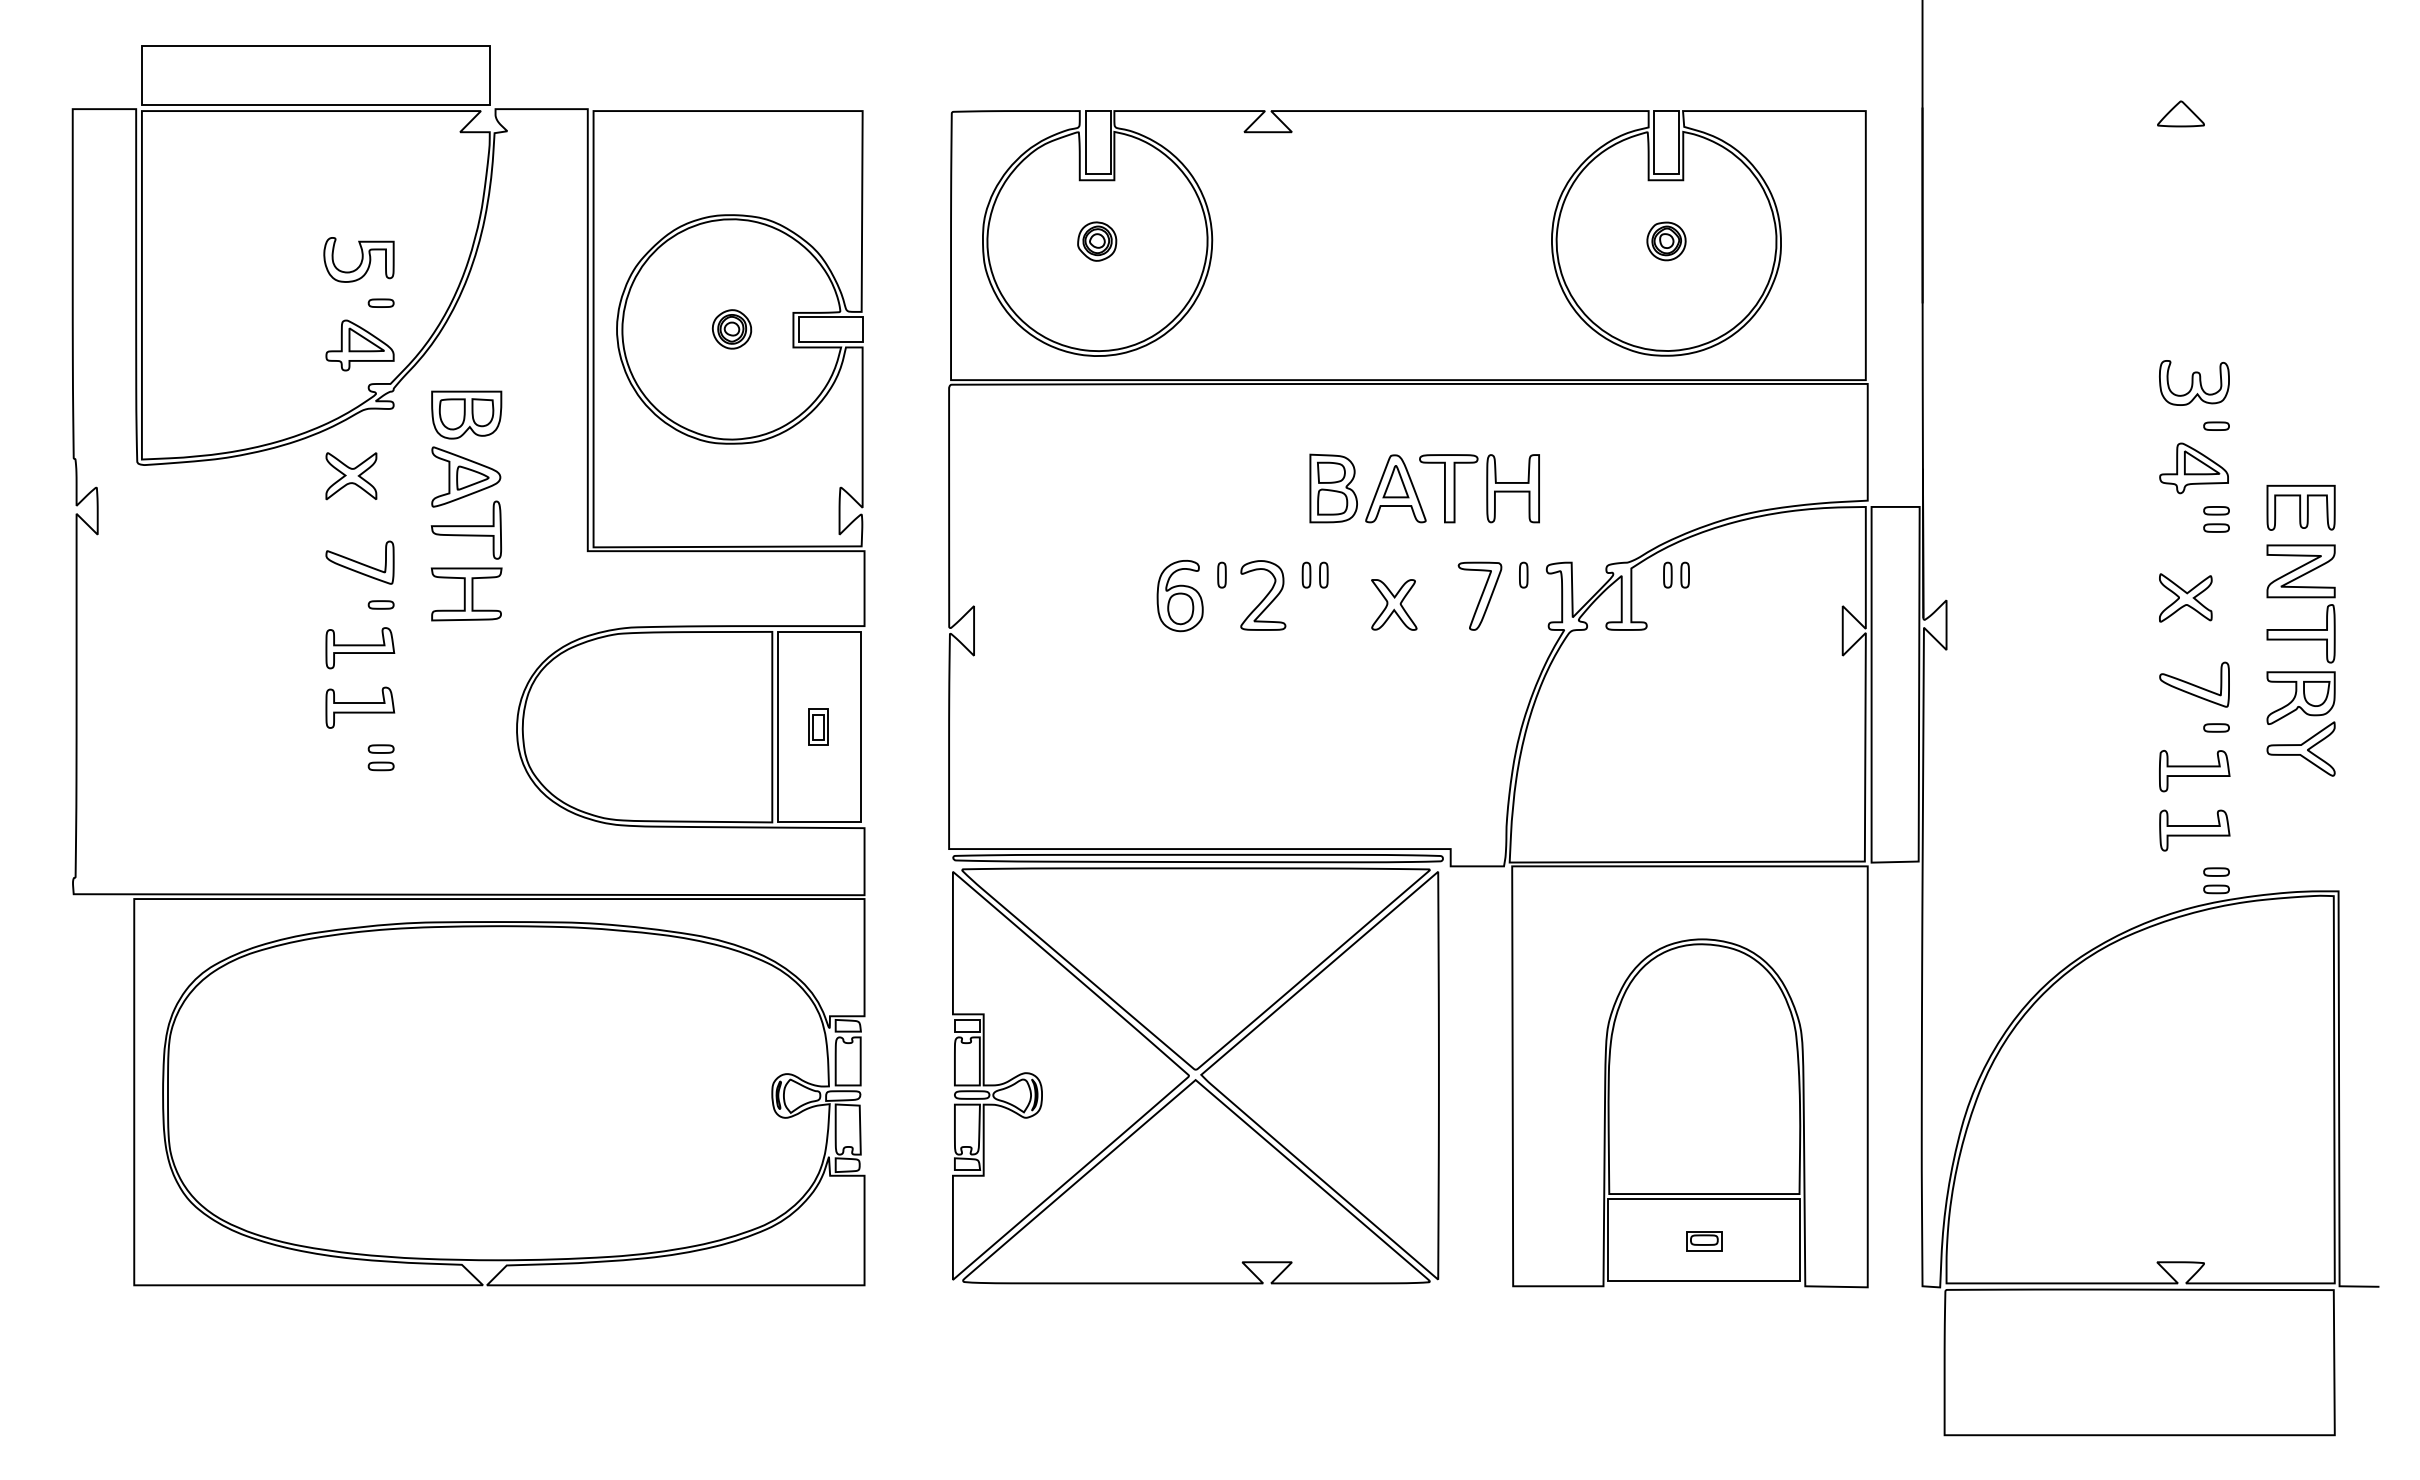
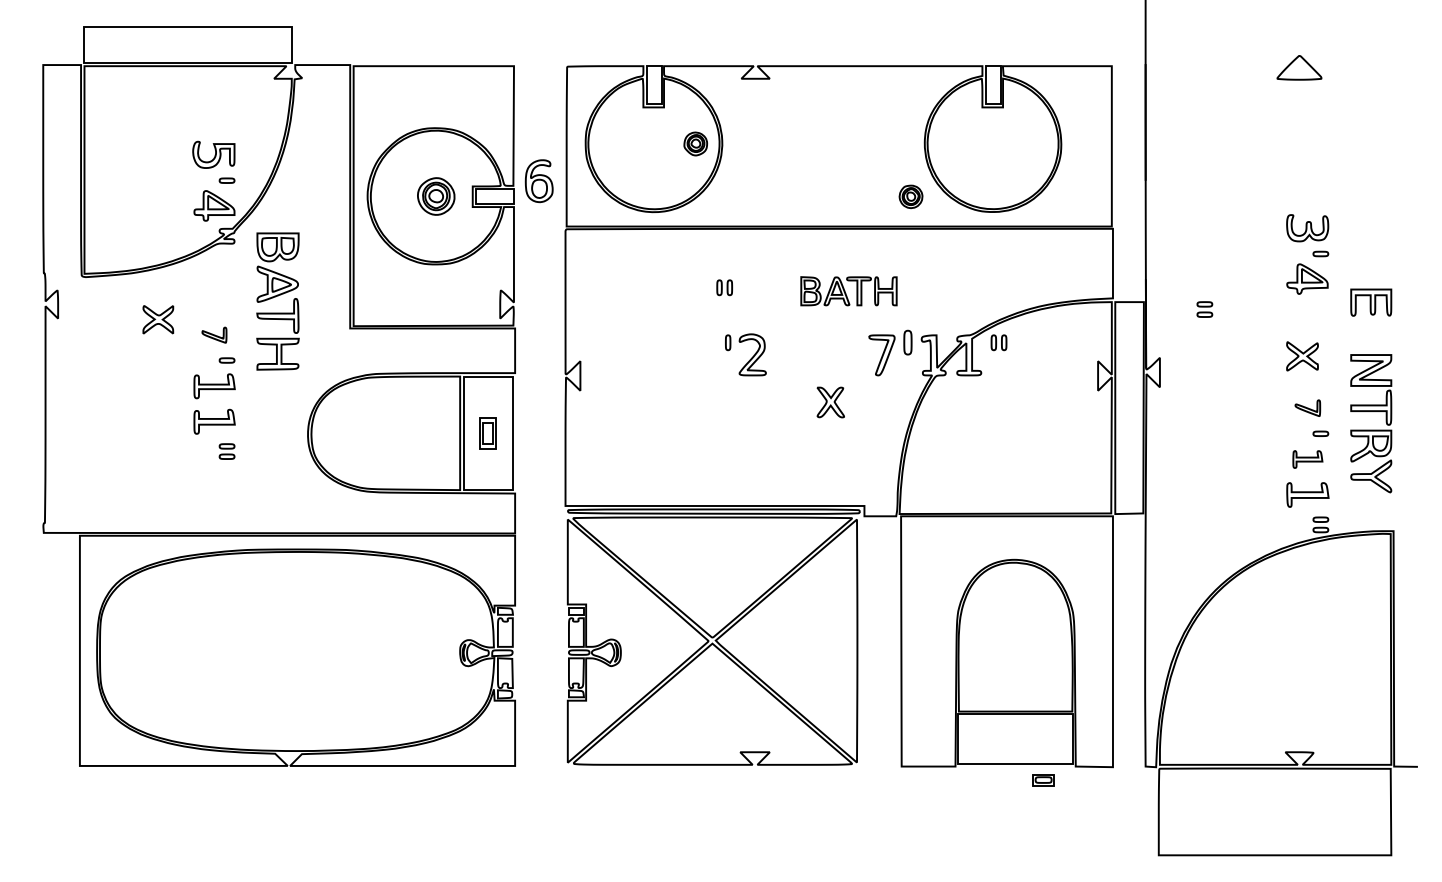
part: (2180, 113) -> (1299, 67), size x1.6
part: (1096, 240) -> (695, 143), moved
part: (1665, 240) -> (910, 196), moved
part: (730, 328) -> (435, 195), size x1.6
part: (351, 475) -> (158, 319), moved
part: (1423, 489) -> (848, 291), size x0.7
part: (2215, 519) -> (1204, 309), moved
part: (360, 561) -> (214, 334), size x0.6
part: (1314, 574) -> (724, 287), moved
part: (1522, 574) -> (907, 342), size x1.6
part: (1178, 596) -> (538, 181), moved
part: (1393, 604) -> (830, 402), moved
part: (2301, 660) -> (1371, 423), moved
part: (2194, 685) -> (1307, 408), size x0.6
part: (818, 725) -> (487, 432), size x1.4
part: (2194, 771) -> (1307, 459), size x0.7
part: (1704, 1240) -> (1043, 780), moved

